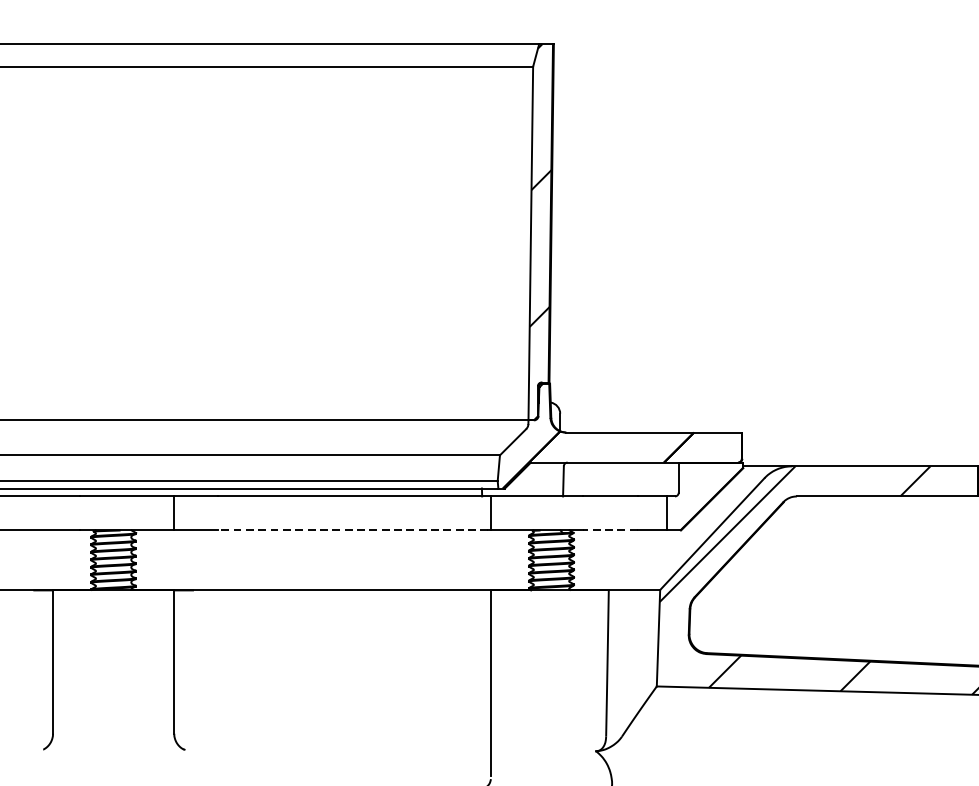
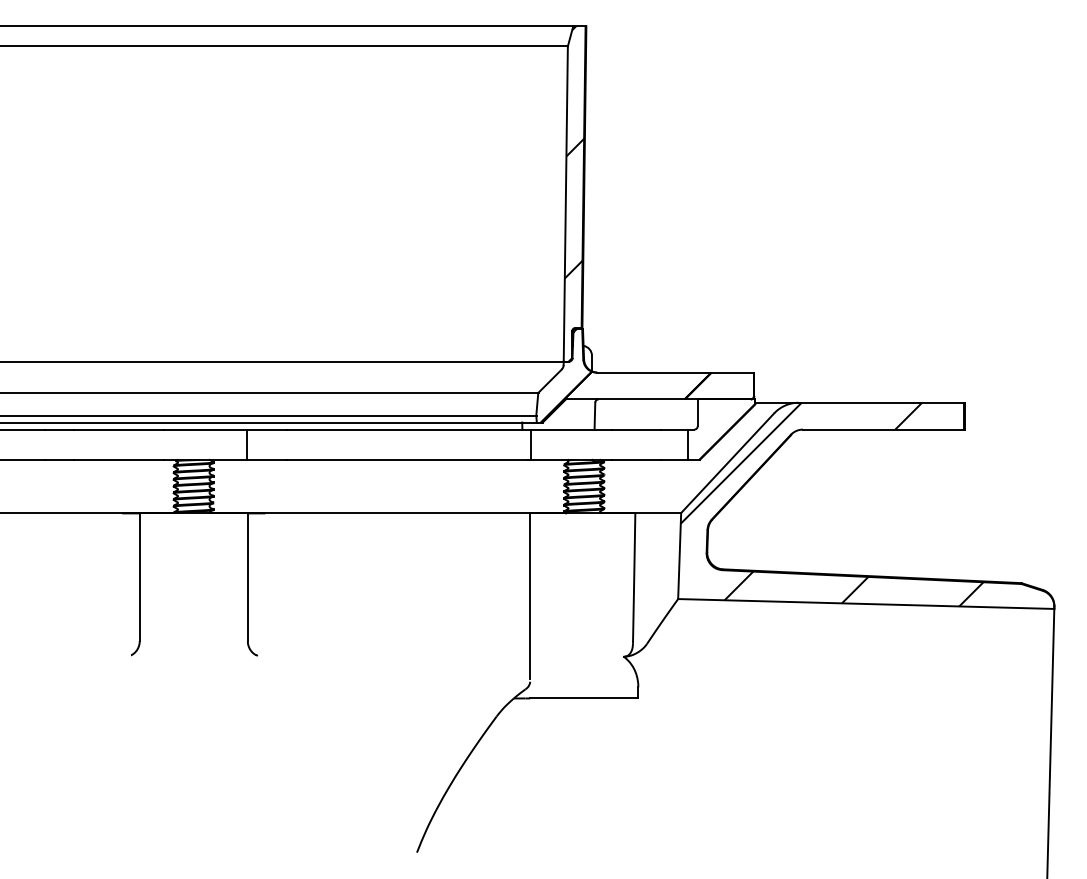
line: (353, 529) -> (407, 459), dashed -> solid
line: (610, 529) -> (636, 459), dashed -> solid

